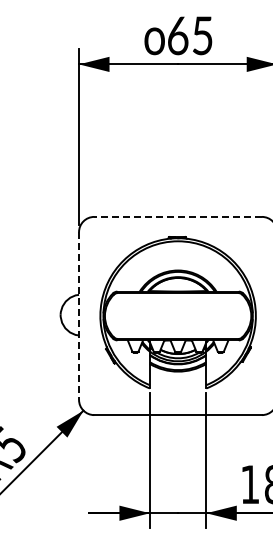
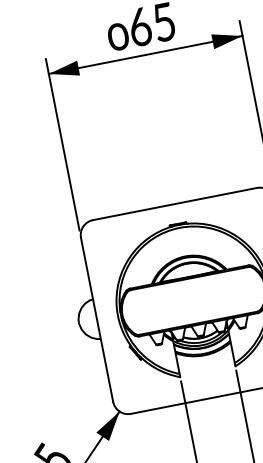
line: (178, 216) -> (175, 203), dashed -> solid
line: (79, 316) -> (97, 320), dashed -> solid

